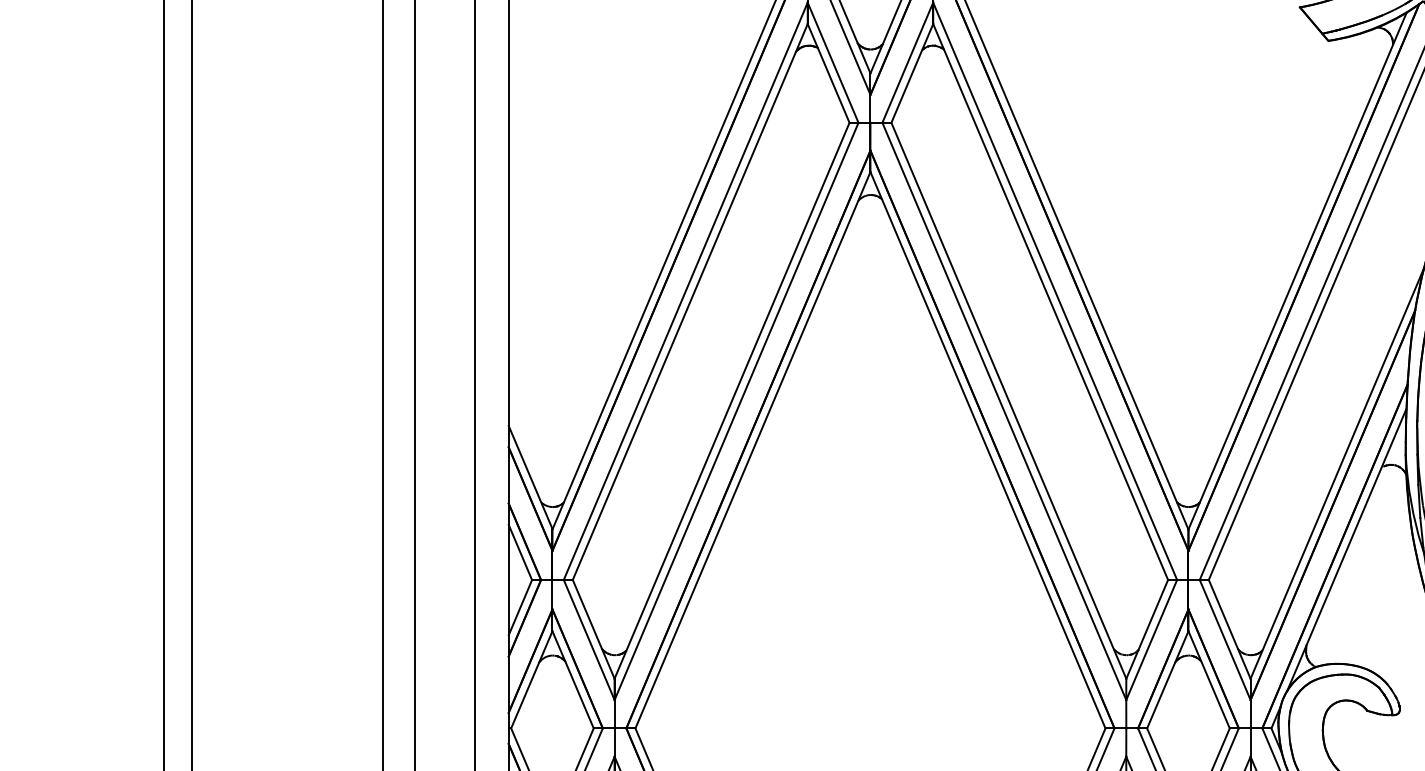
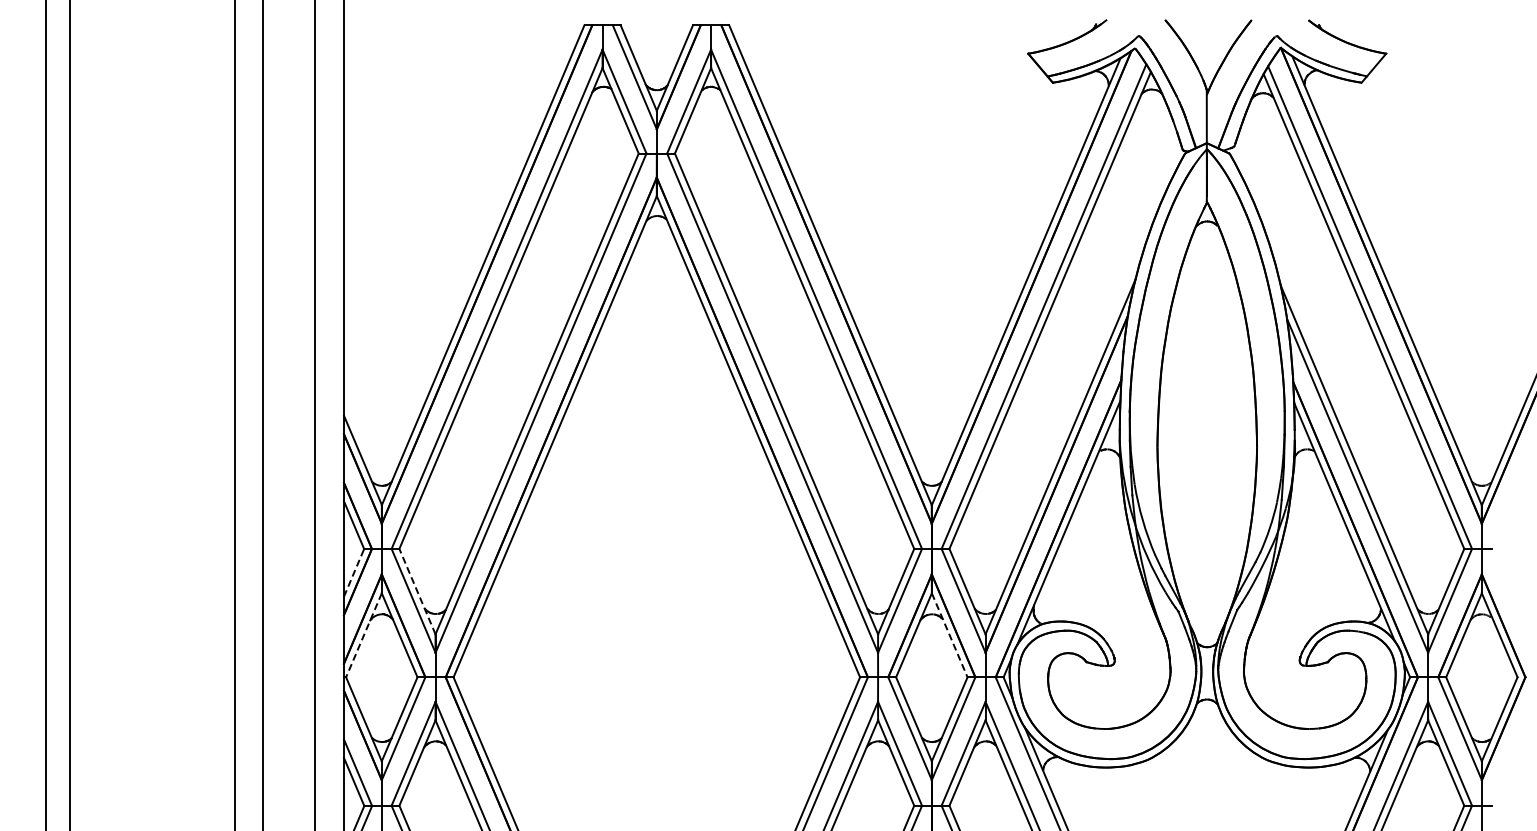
line: (520, 607) -> (354, 572), solid -> dashed
line: (593, 629) -> (417, 591), solid -> dashed
line: (531, 680) -> (363, 635), solid -> dashed
line: (1208, 680) -> (949, 635), solid -> dashed

